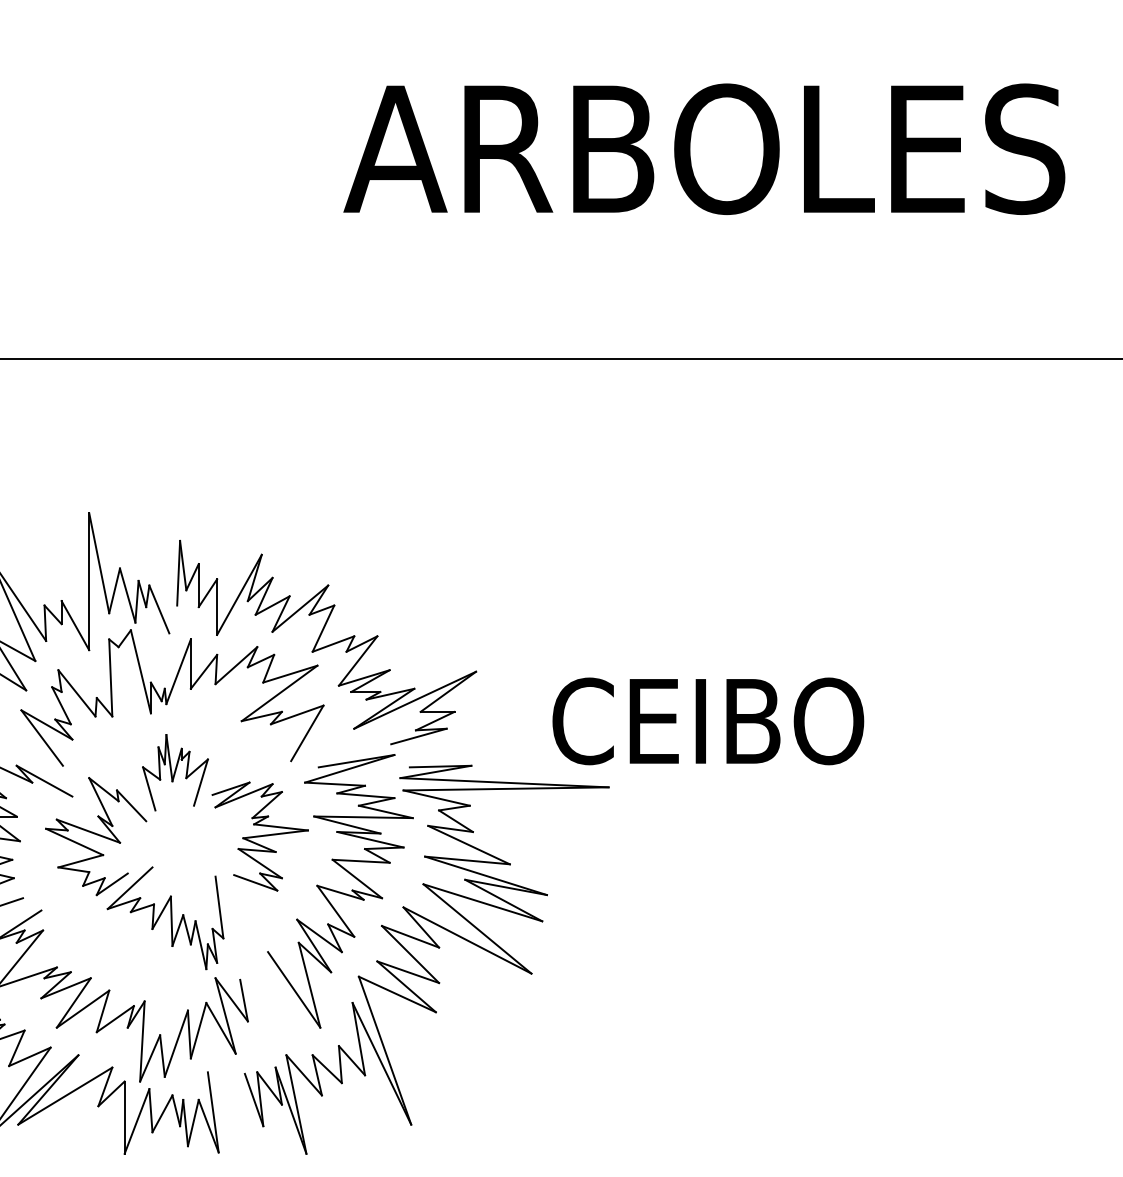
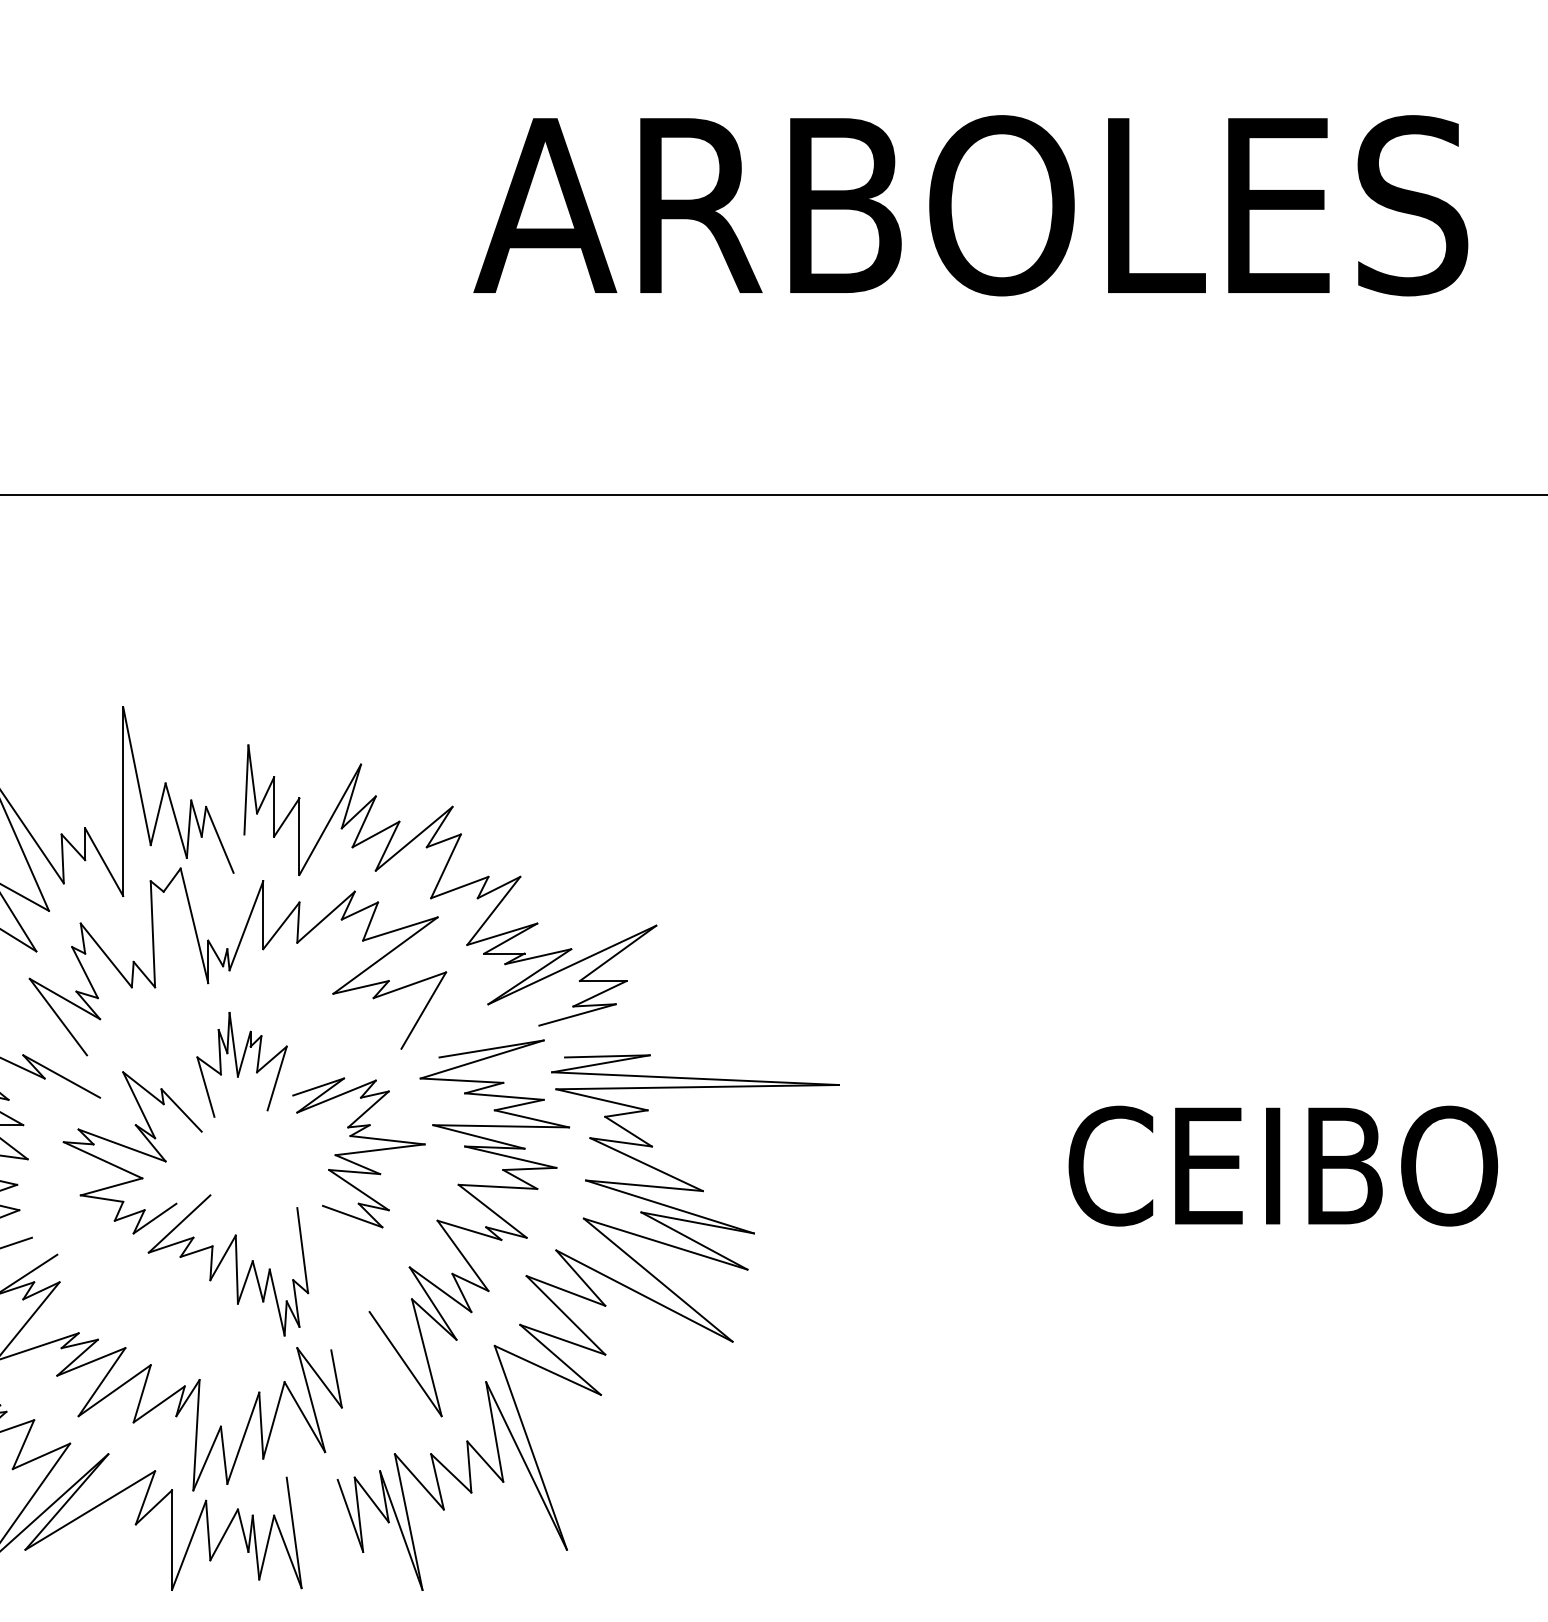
text: (708, 720) -> (1283, 1165), moved

